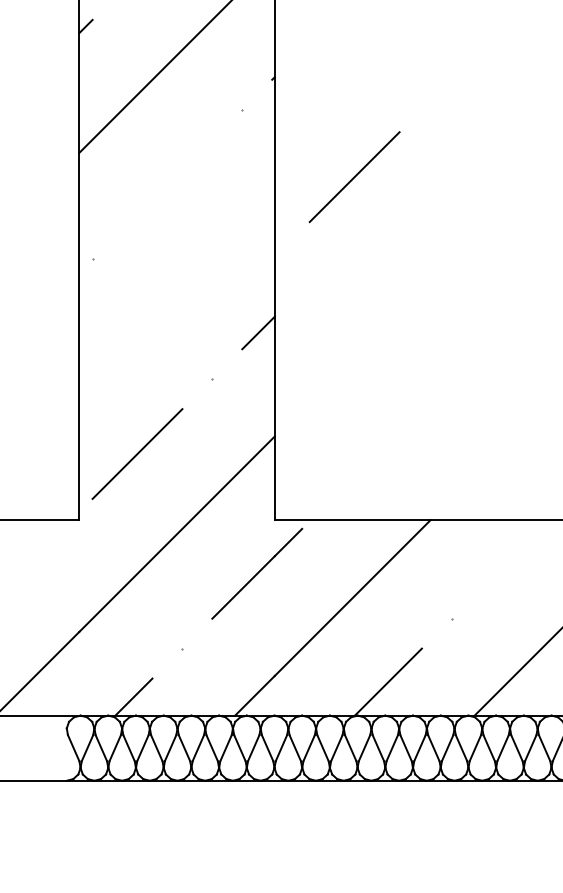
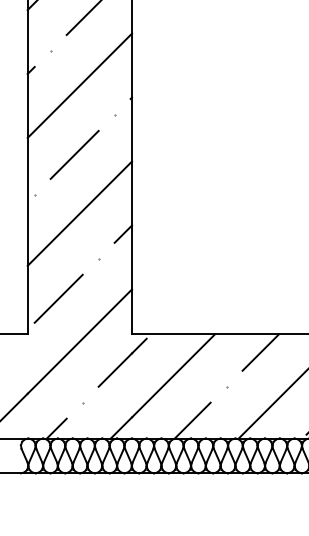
line: (354, 176) -> (74, 154), moved
line: (176, 294) -> (79, 213), added
line: (515, 554) -> (260, 352), added

